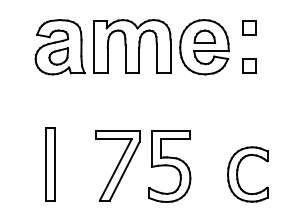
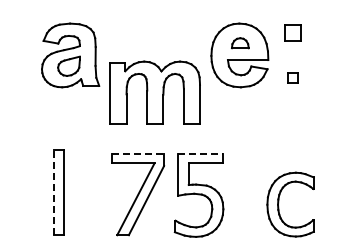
part: (205, 37) -> (240, 43), size x0.7
part: (131, 46) -> (154, 92), moved
part: (249, 66) -> (292, 77), size x0.6
line: (118, 130) -> (138, 153), solid -> dashed
line: (171, 130) -> (201, 153), solid -> dashed
line: (46, 164) -> (54, 192), solid -> dashed

